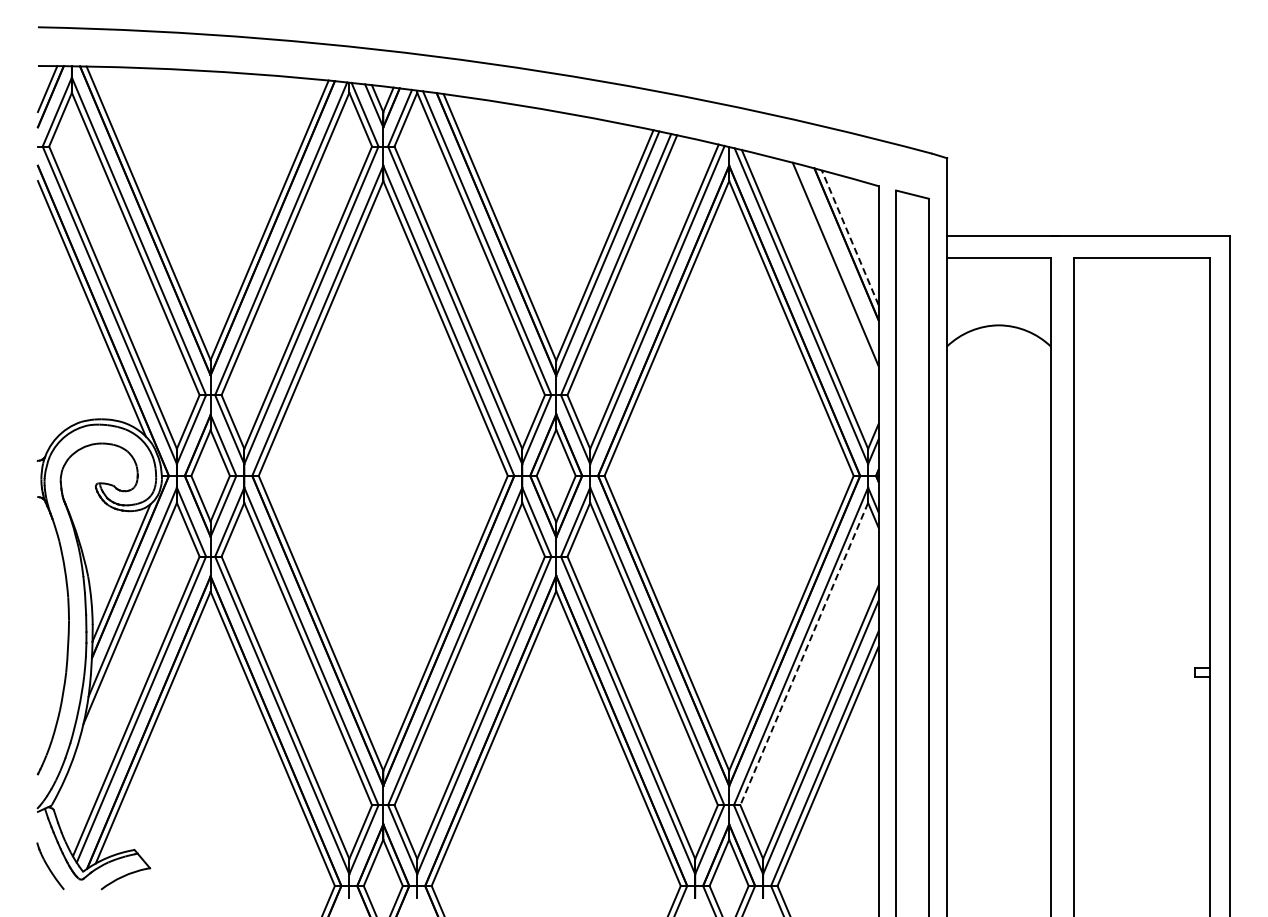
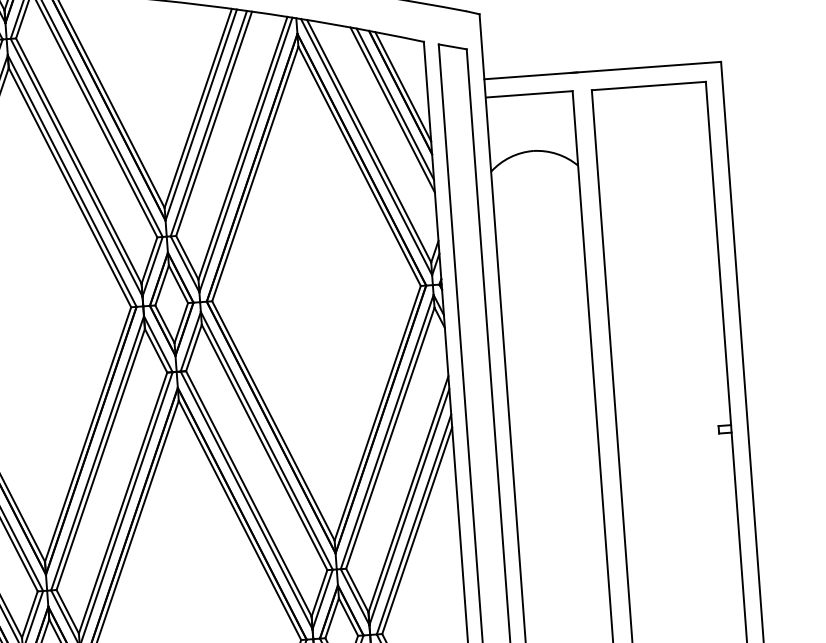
line: (850, 237) -> (403, 86), dashed -> solid
line: (838, 257) -> (394, 104), added
line: (804, 654) -> (390, 438), dashed -> solid

